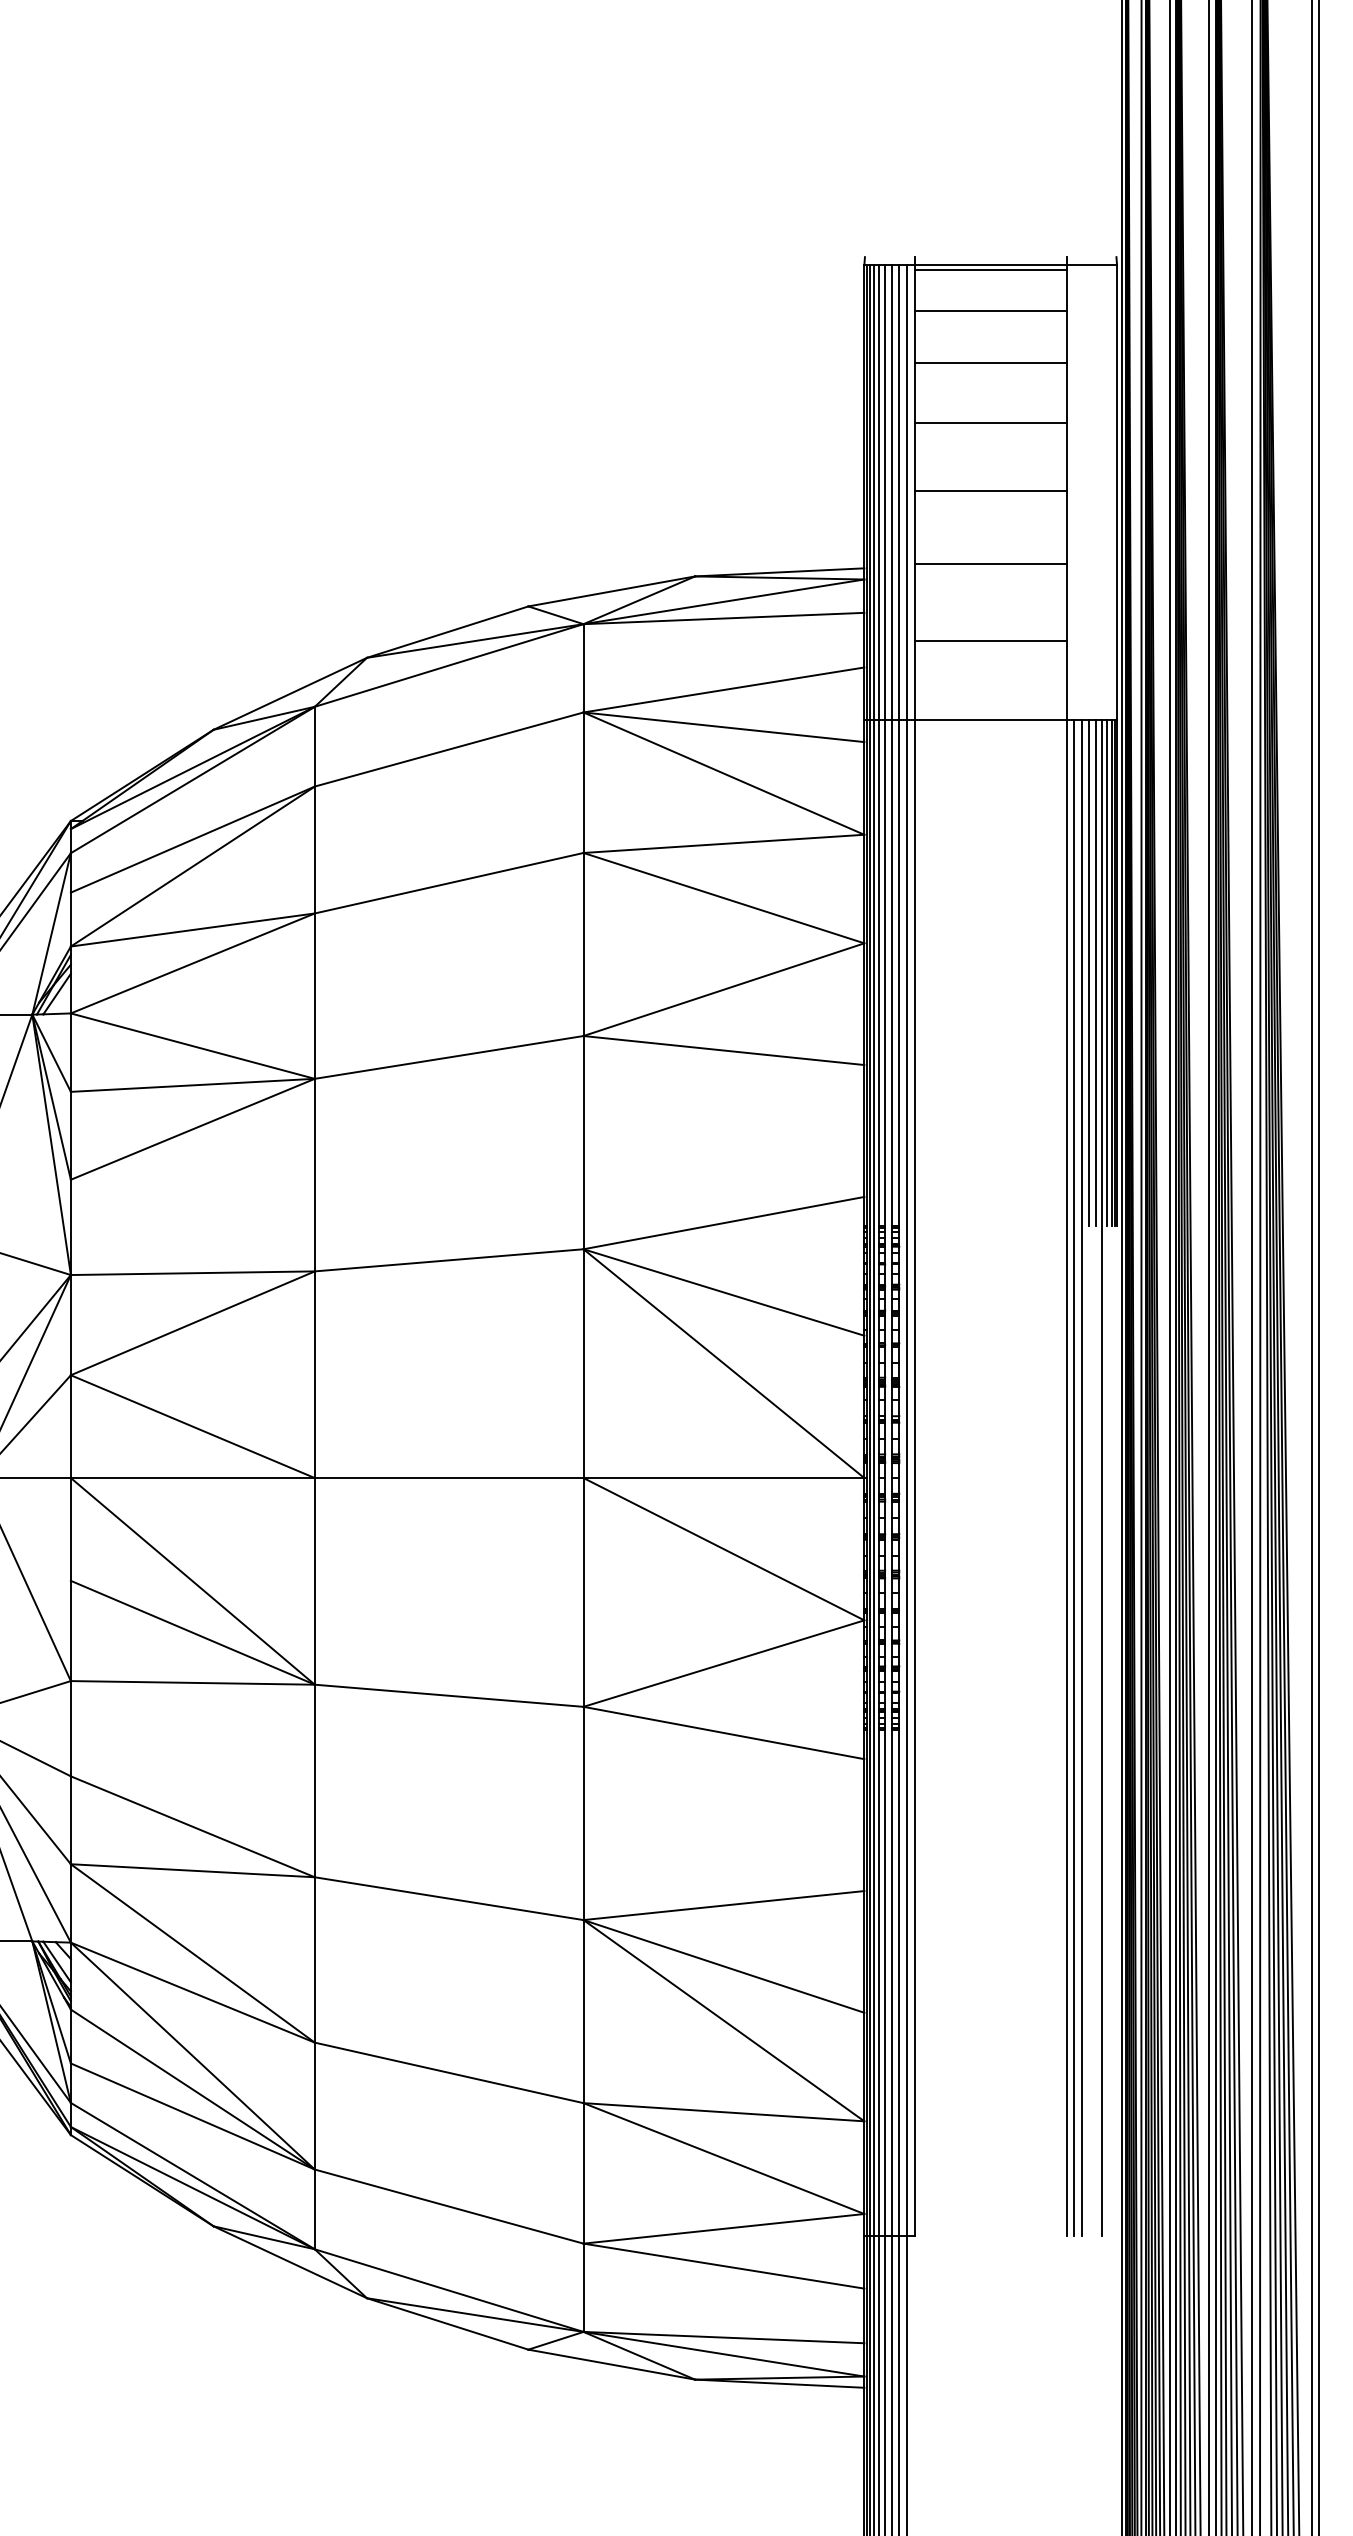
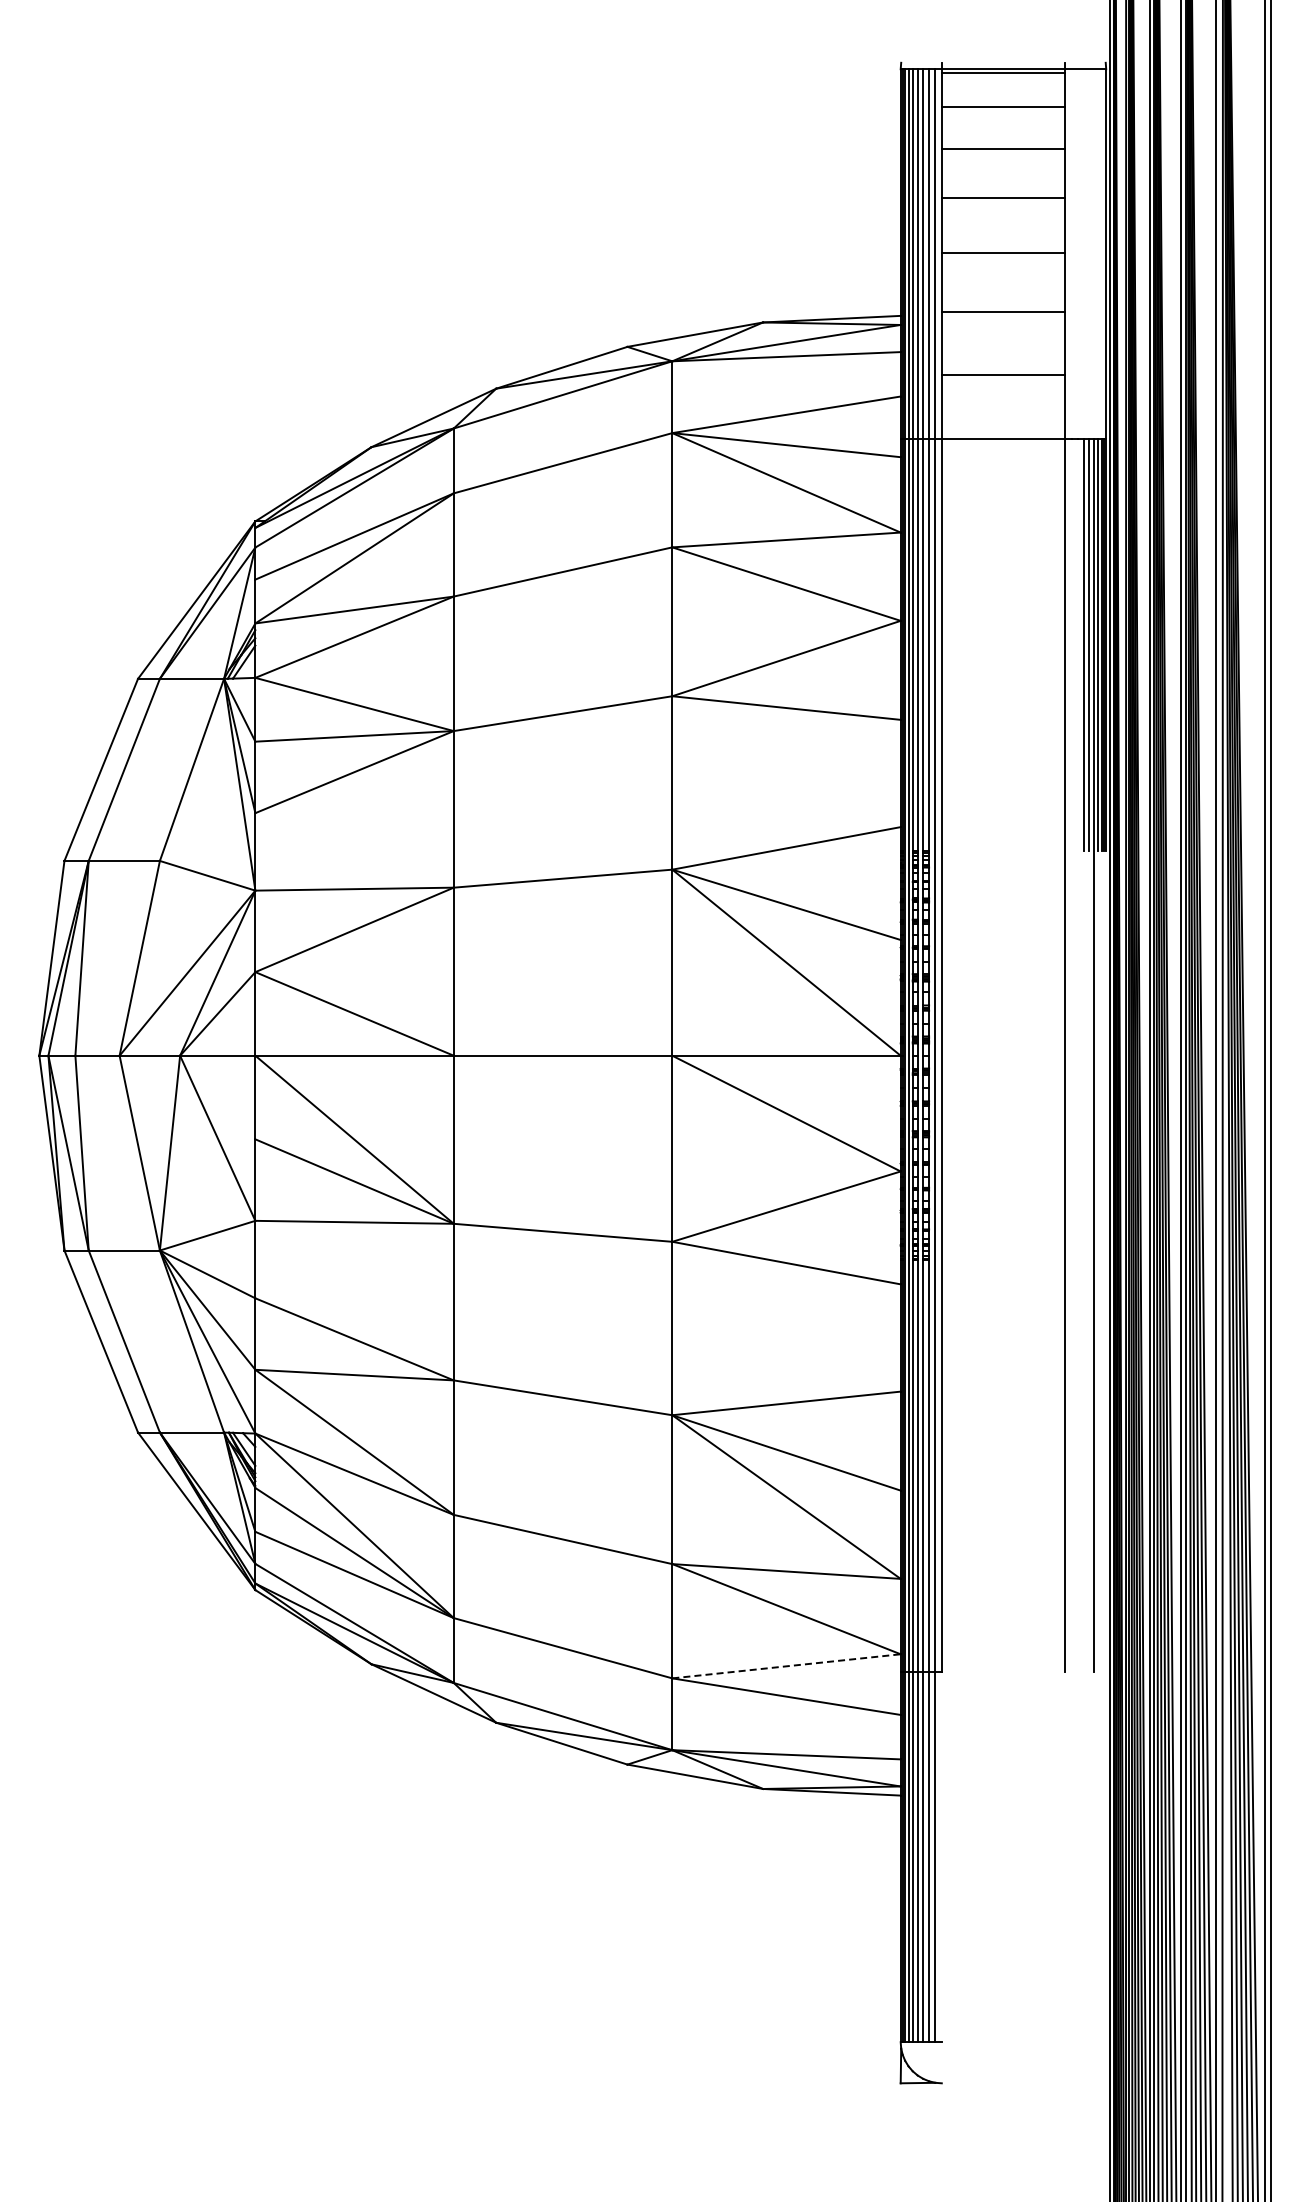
line: (1074, 1477) -> (1071, 1055), removed
line: (1081, 1477) -> (1077, 1055), removed
line: (723, 2229) -> (786, 1666), solid -> dashed

